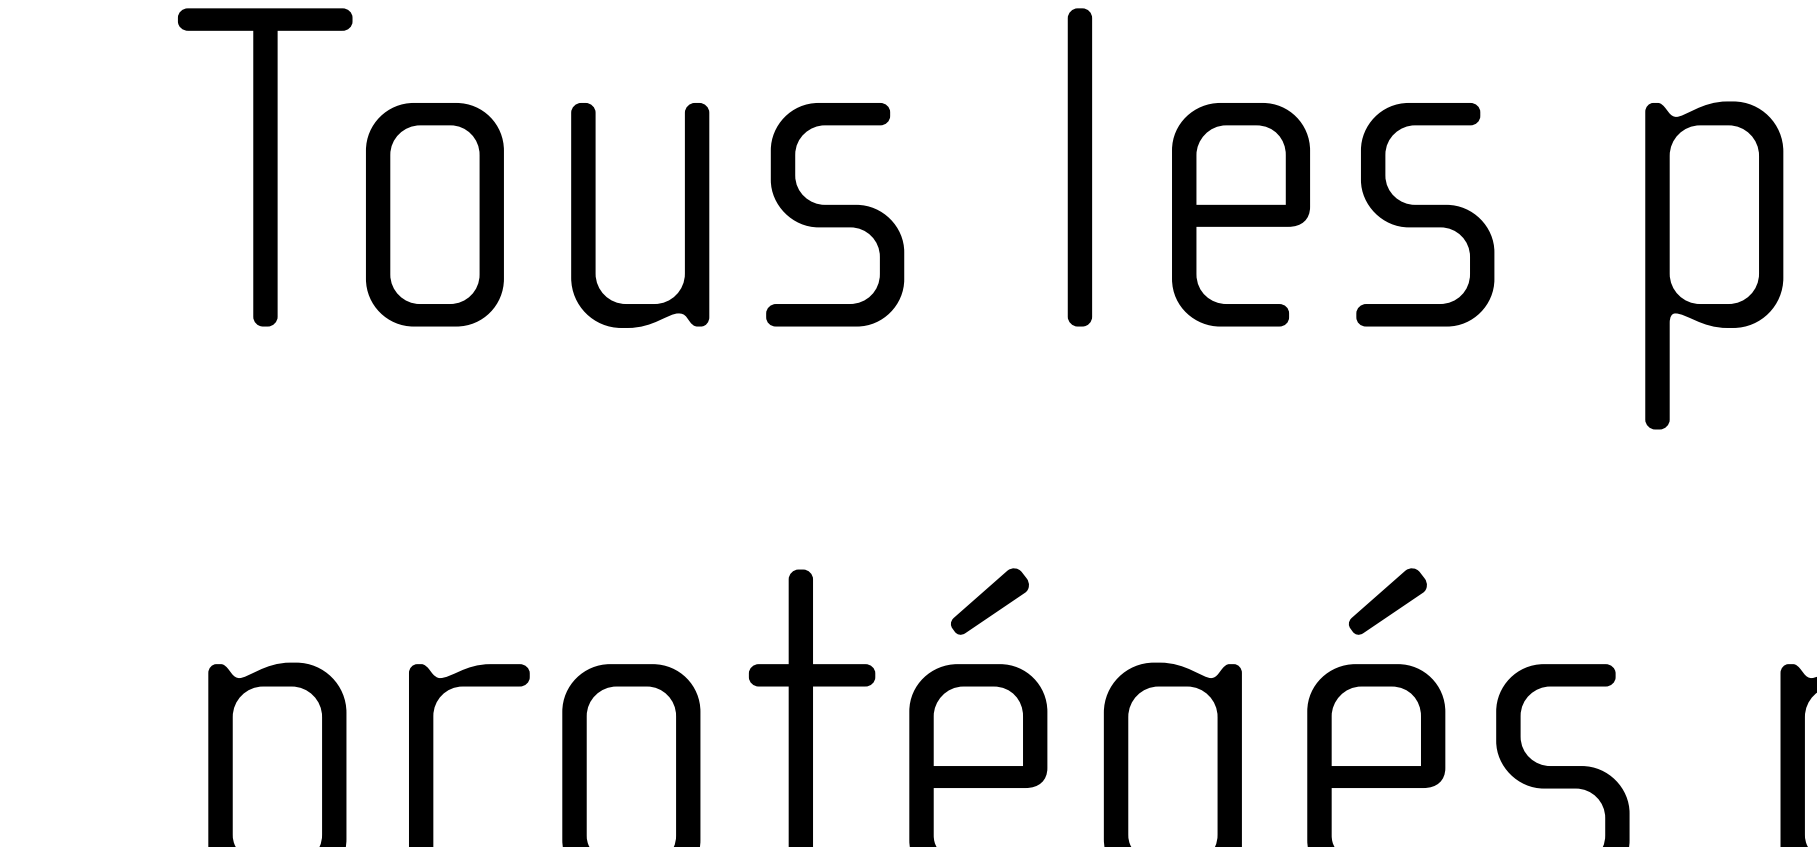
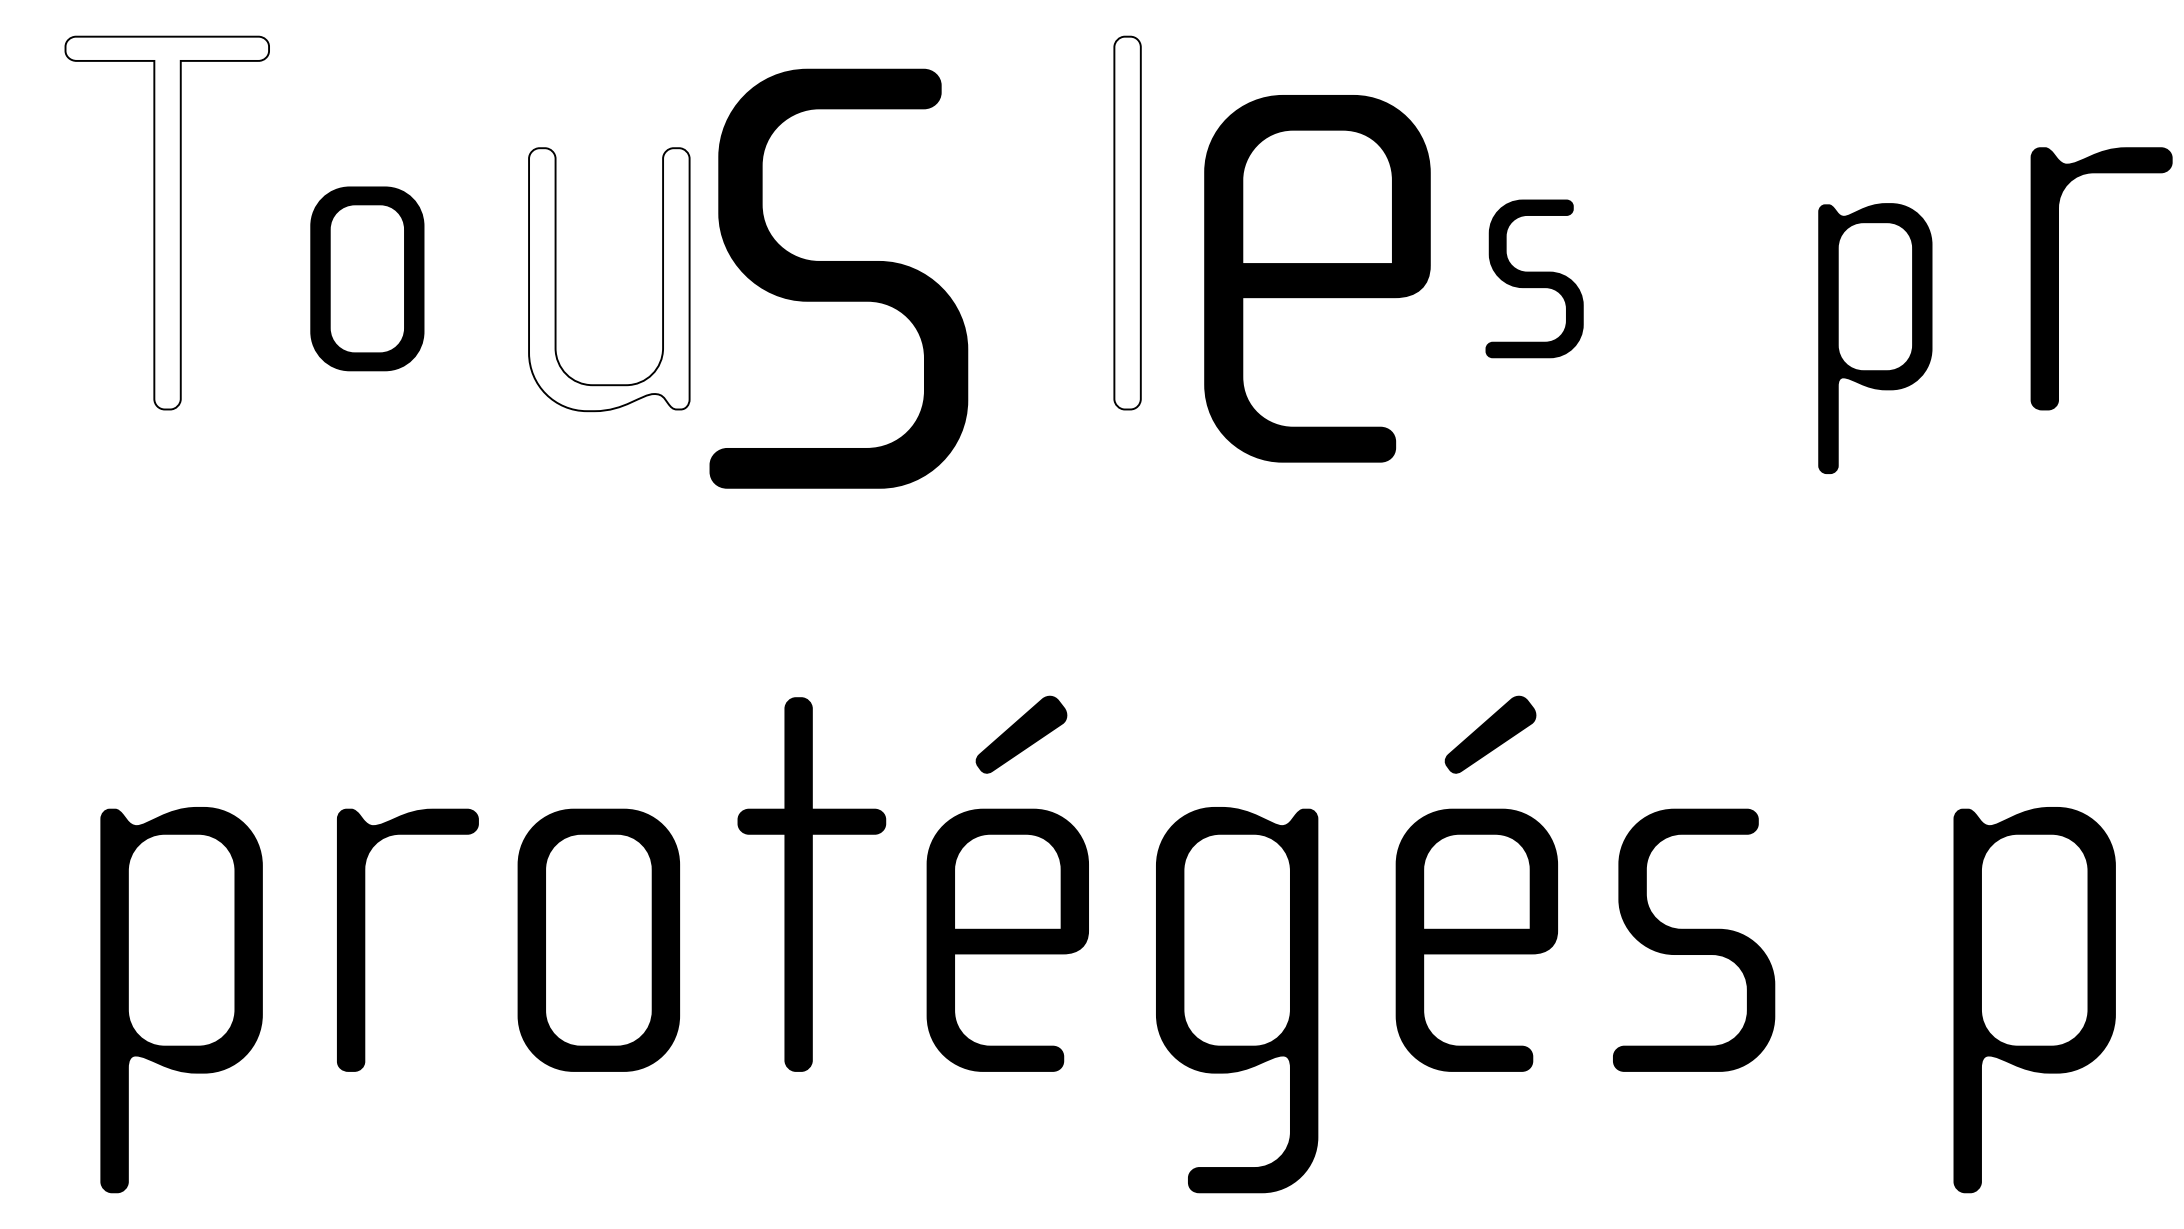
fill: (265, 166) -> (167, 222), removed
fill: (1079, 166) -> (1127, 222), removed
part: (435, 214) -> (367, 278), size x0.7
part: (835, 214) -> (839, 278), size x1.6
part: (1241, 214) -> (1317, 278), size x1.4
part: (1425, 214) -> (1534, 278), size x0.6
fill: (640, 215) -> (609, 279), removed
part: (1714, 265) -> (1875, 338), size x0.7

